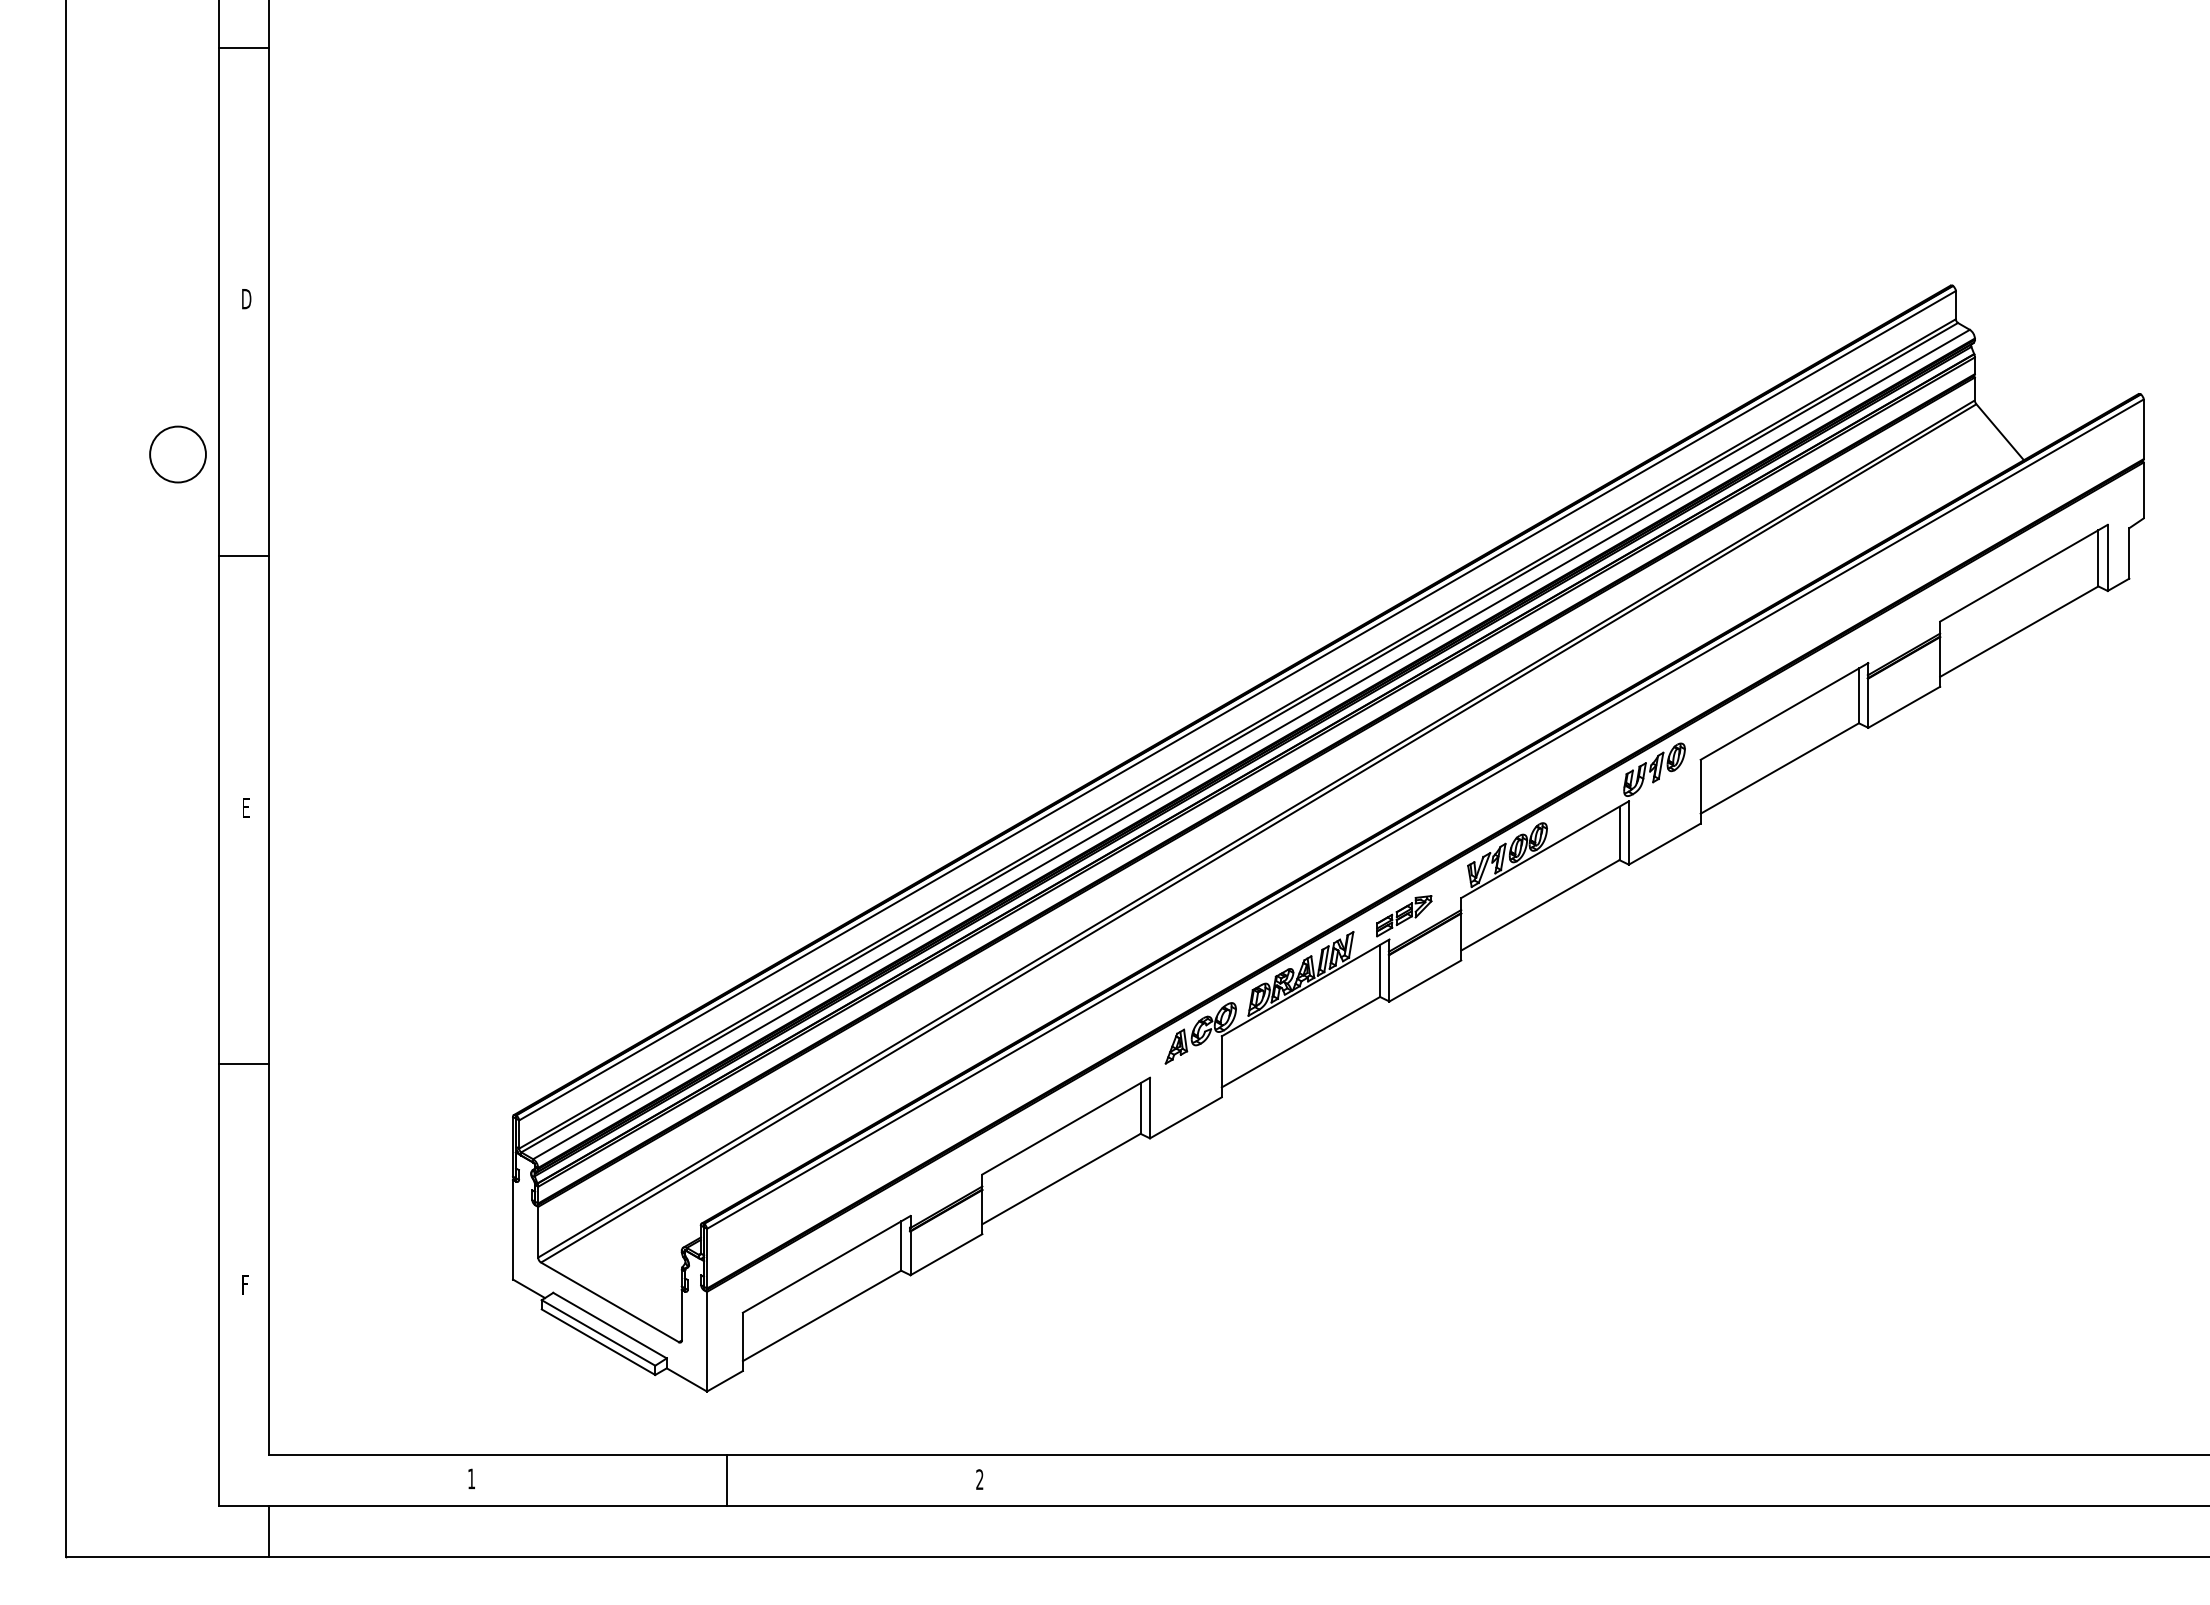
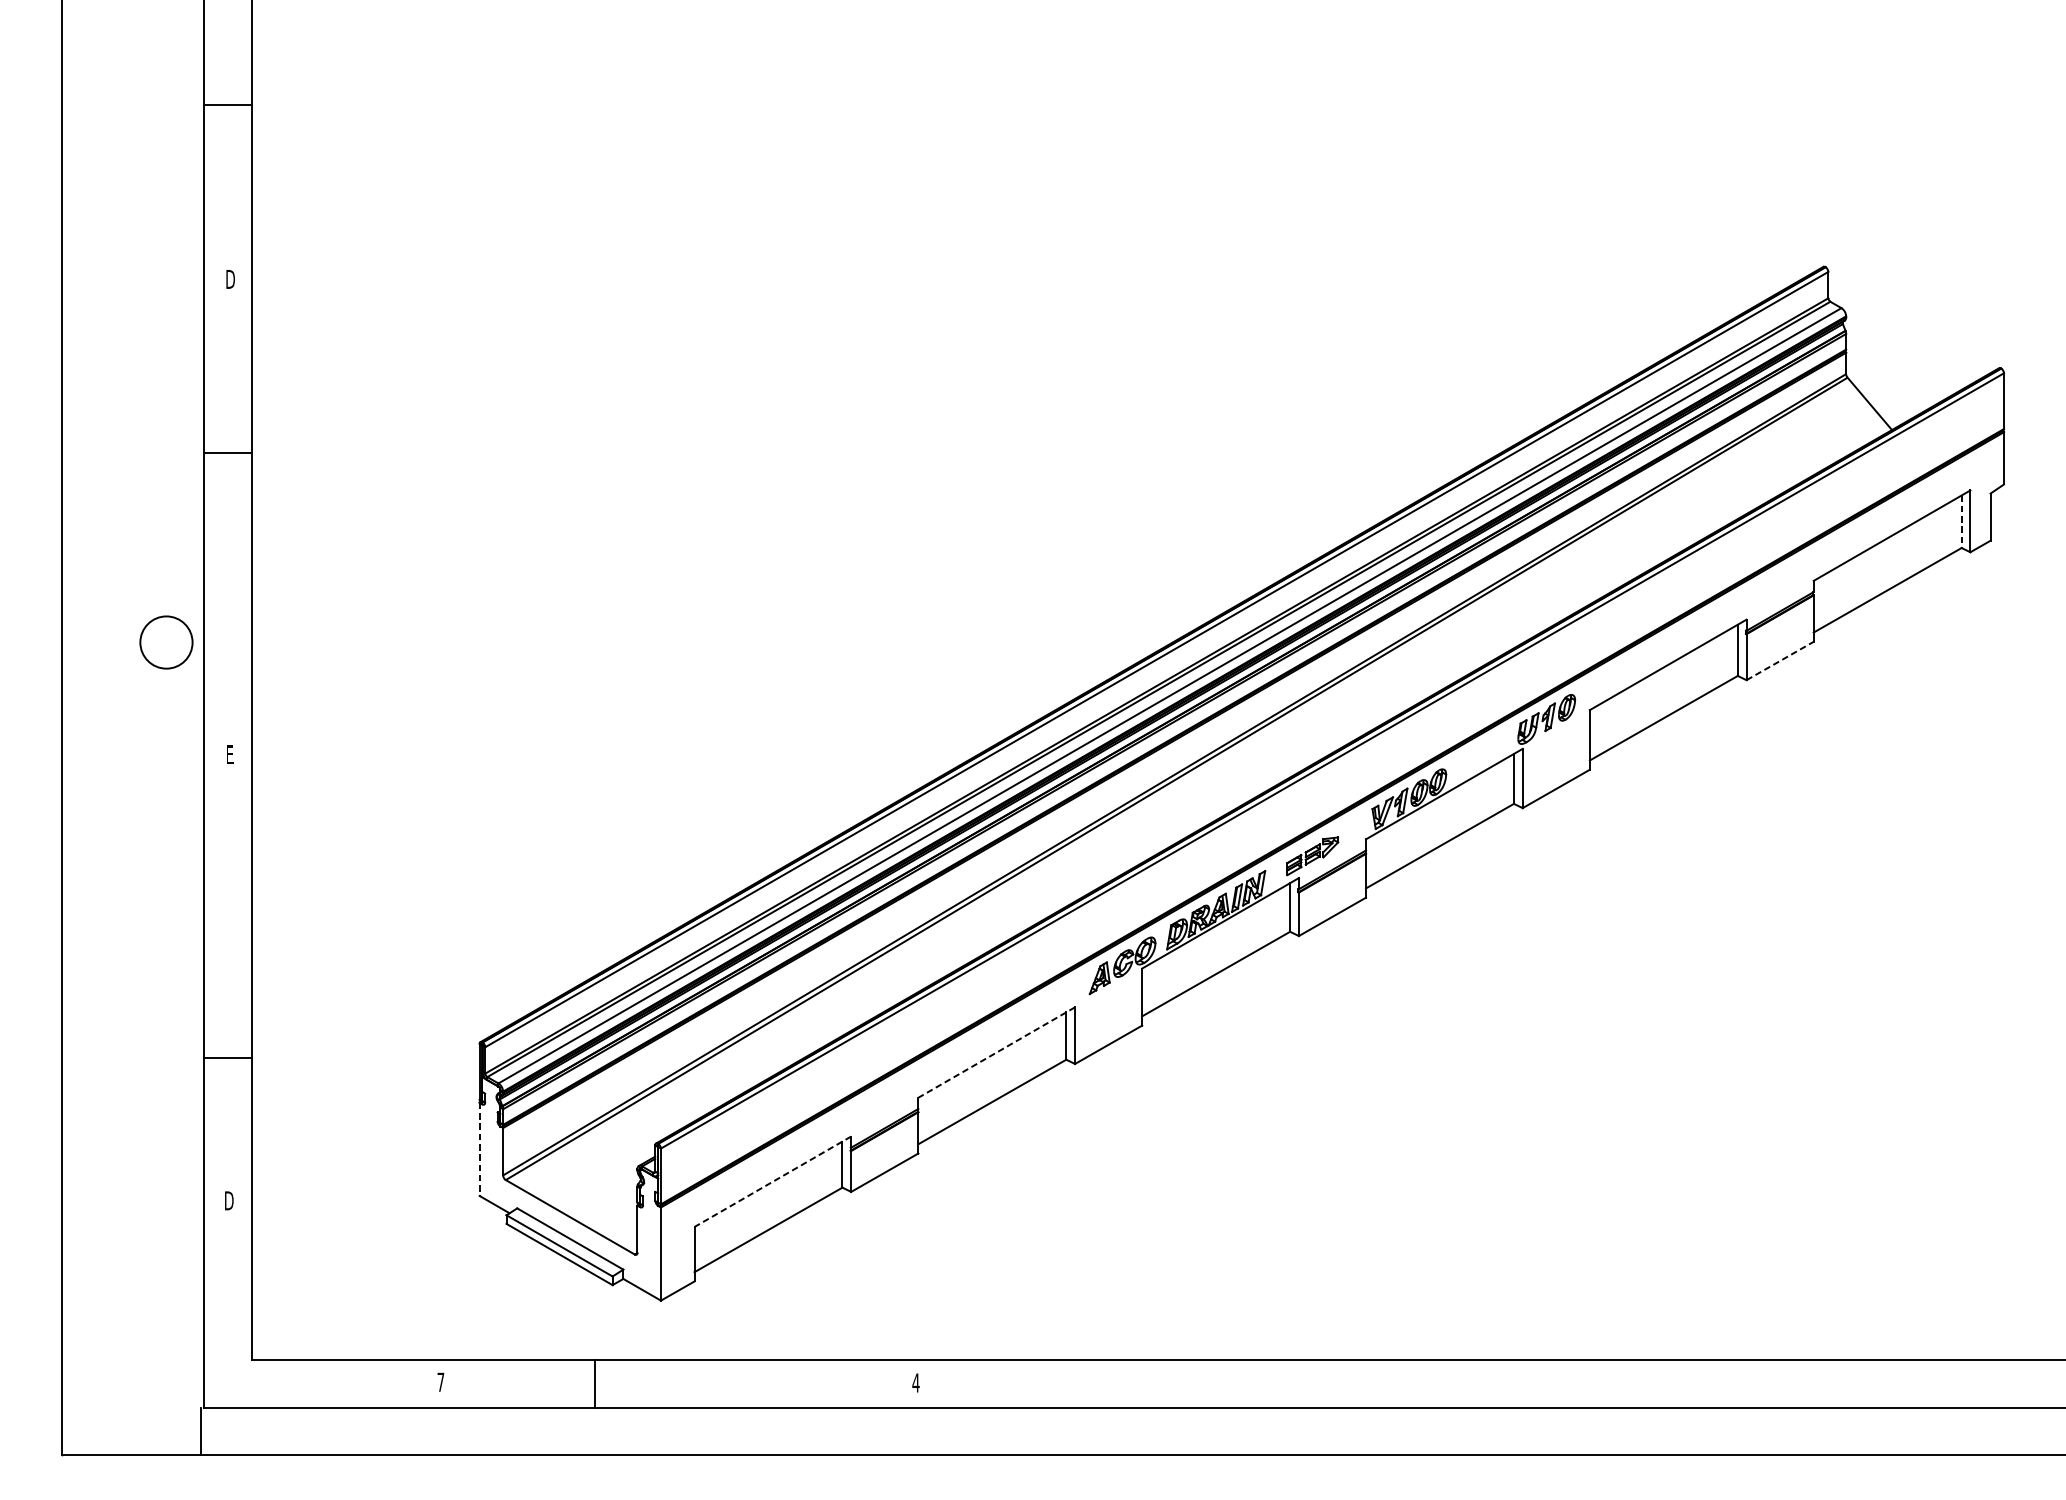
line: (243, 48) -> (227, 104), moved
circle: (177, 454) -> (165, 642), moved
line: (243, 556) -> (227, 453), moved
line: (2098, 558) -> (1961, 521), solid -> dashed
line: (1904, 707) -> (1780, 661), solid -> dashed
line: (243, 1064) -> (227, 1058), moved
line: (1066, 1126) -> (997, 1052), solid -> dashed
line: (513, 1229) -> (480, 1149), solid -> dashed
line: (826, 1264) -> (772, 1181), solid -> dashed
text: (244, 1284) -> (228, 1200), F -> D
text: (471, 1478) -> (440, 1381), 1 -> 7
text: (979, 1479) -> (915, 1382), 2 -> 4
line: (726, 1480) -> (595, 1383), moved
line: (269, 1531) -> (201, 1431), moved

